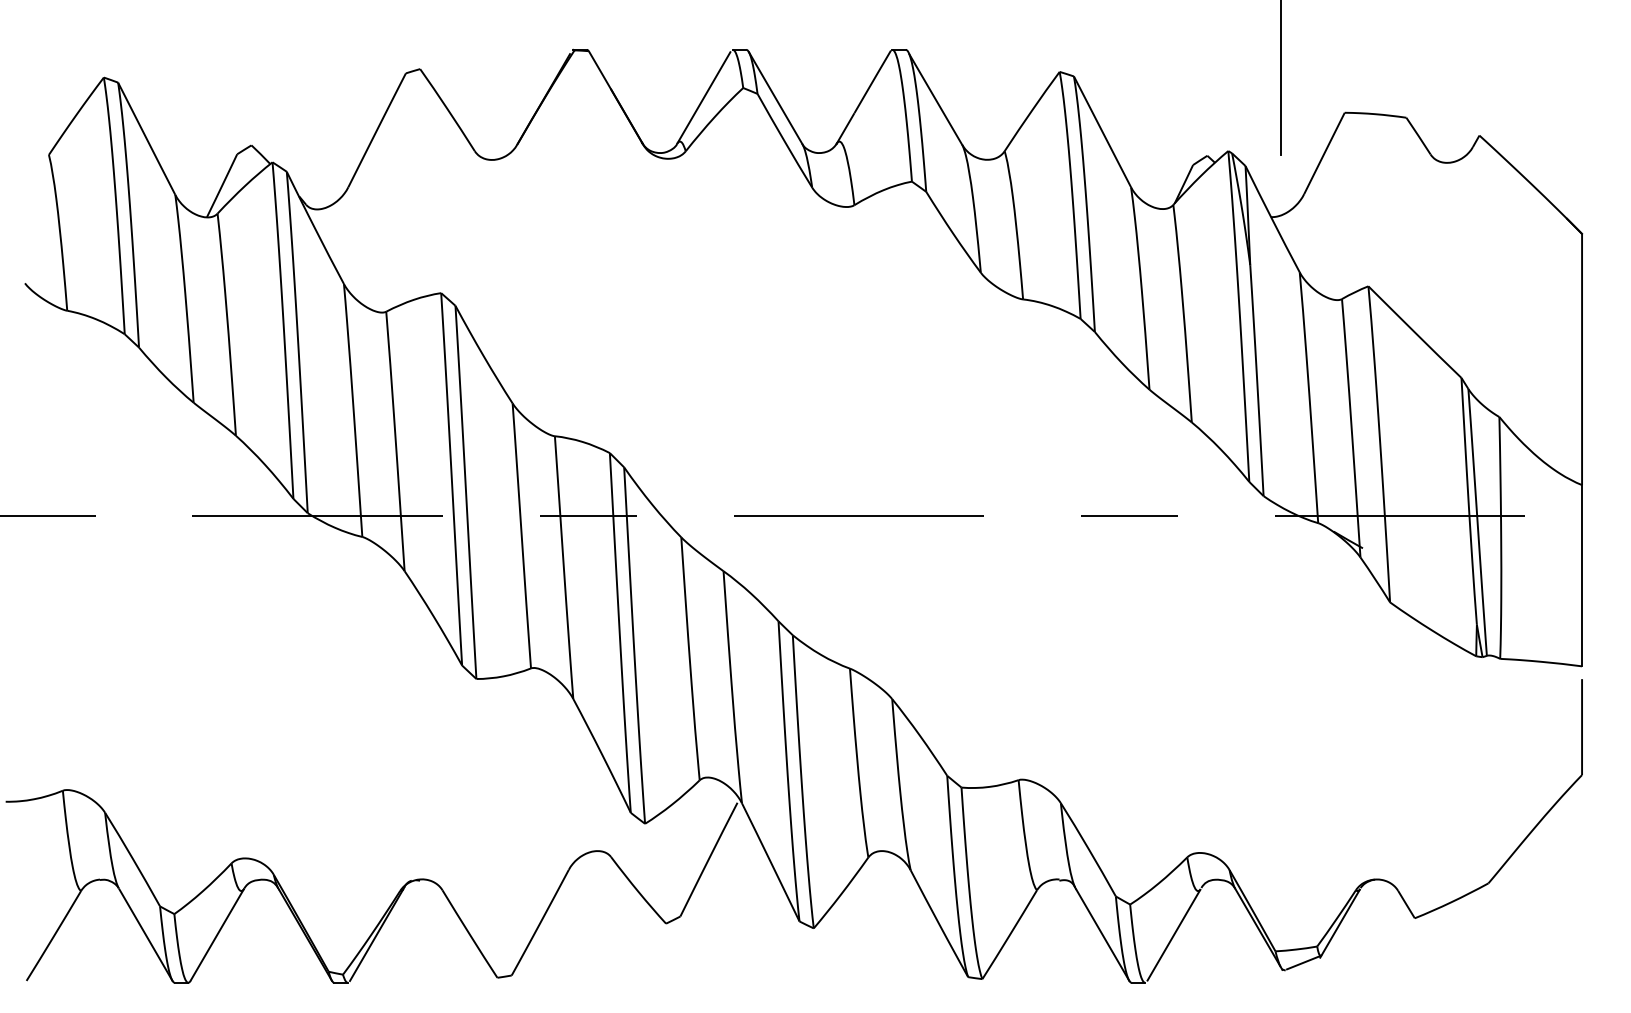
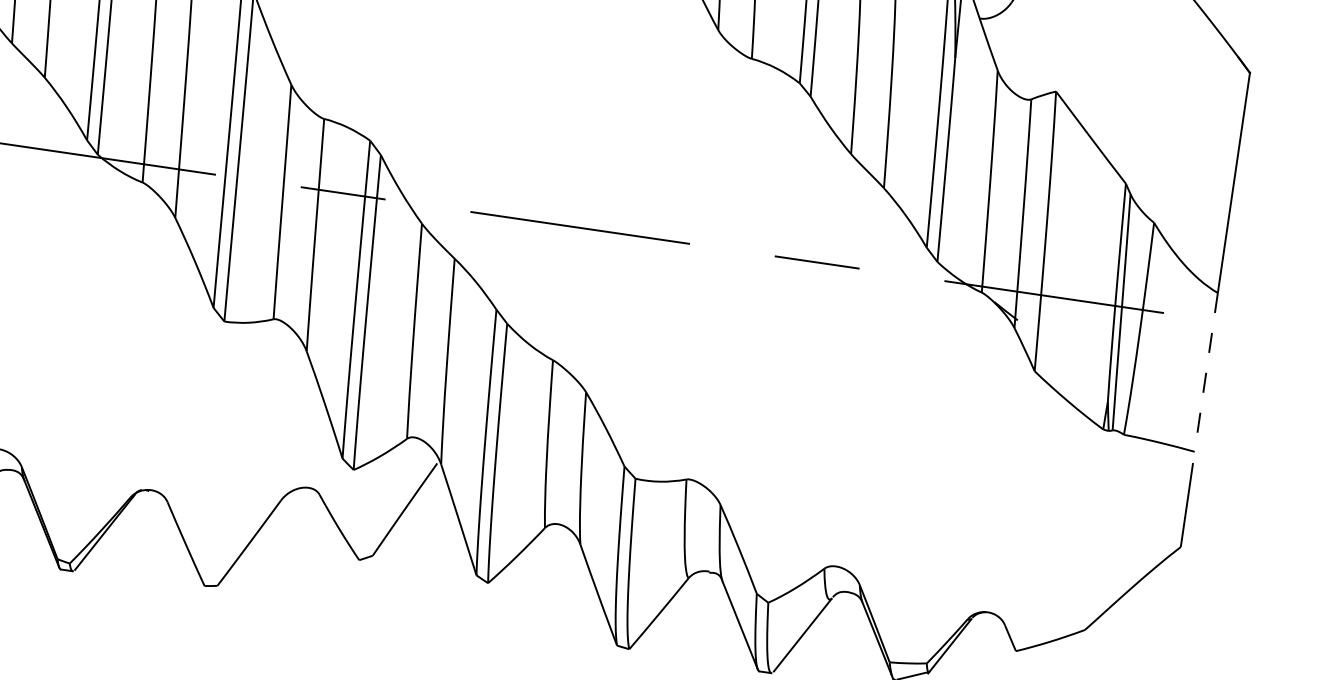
line: (1582, 575) -> (1206, 372), solid -> dashed

